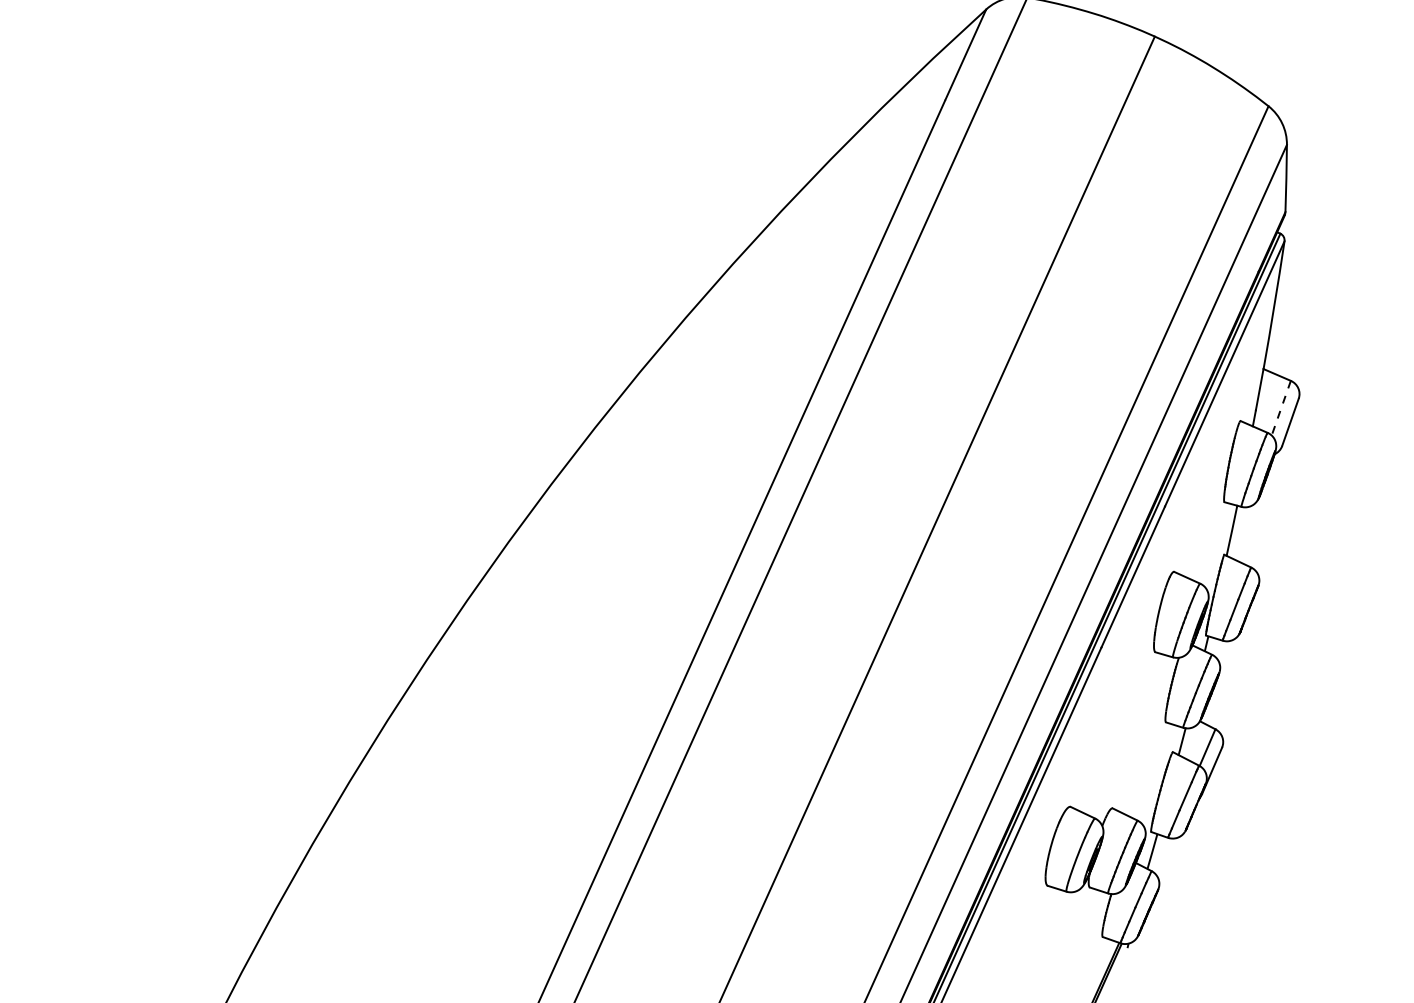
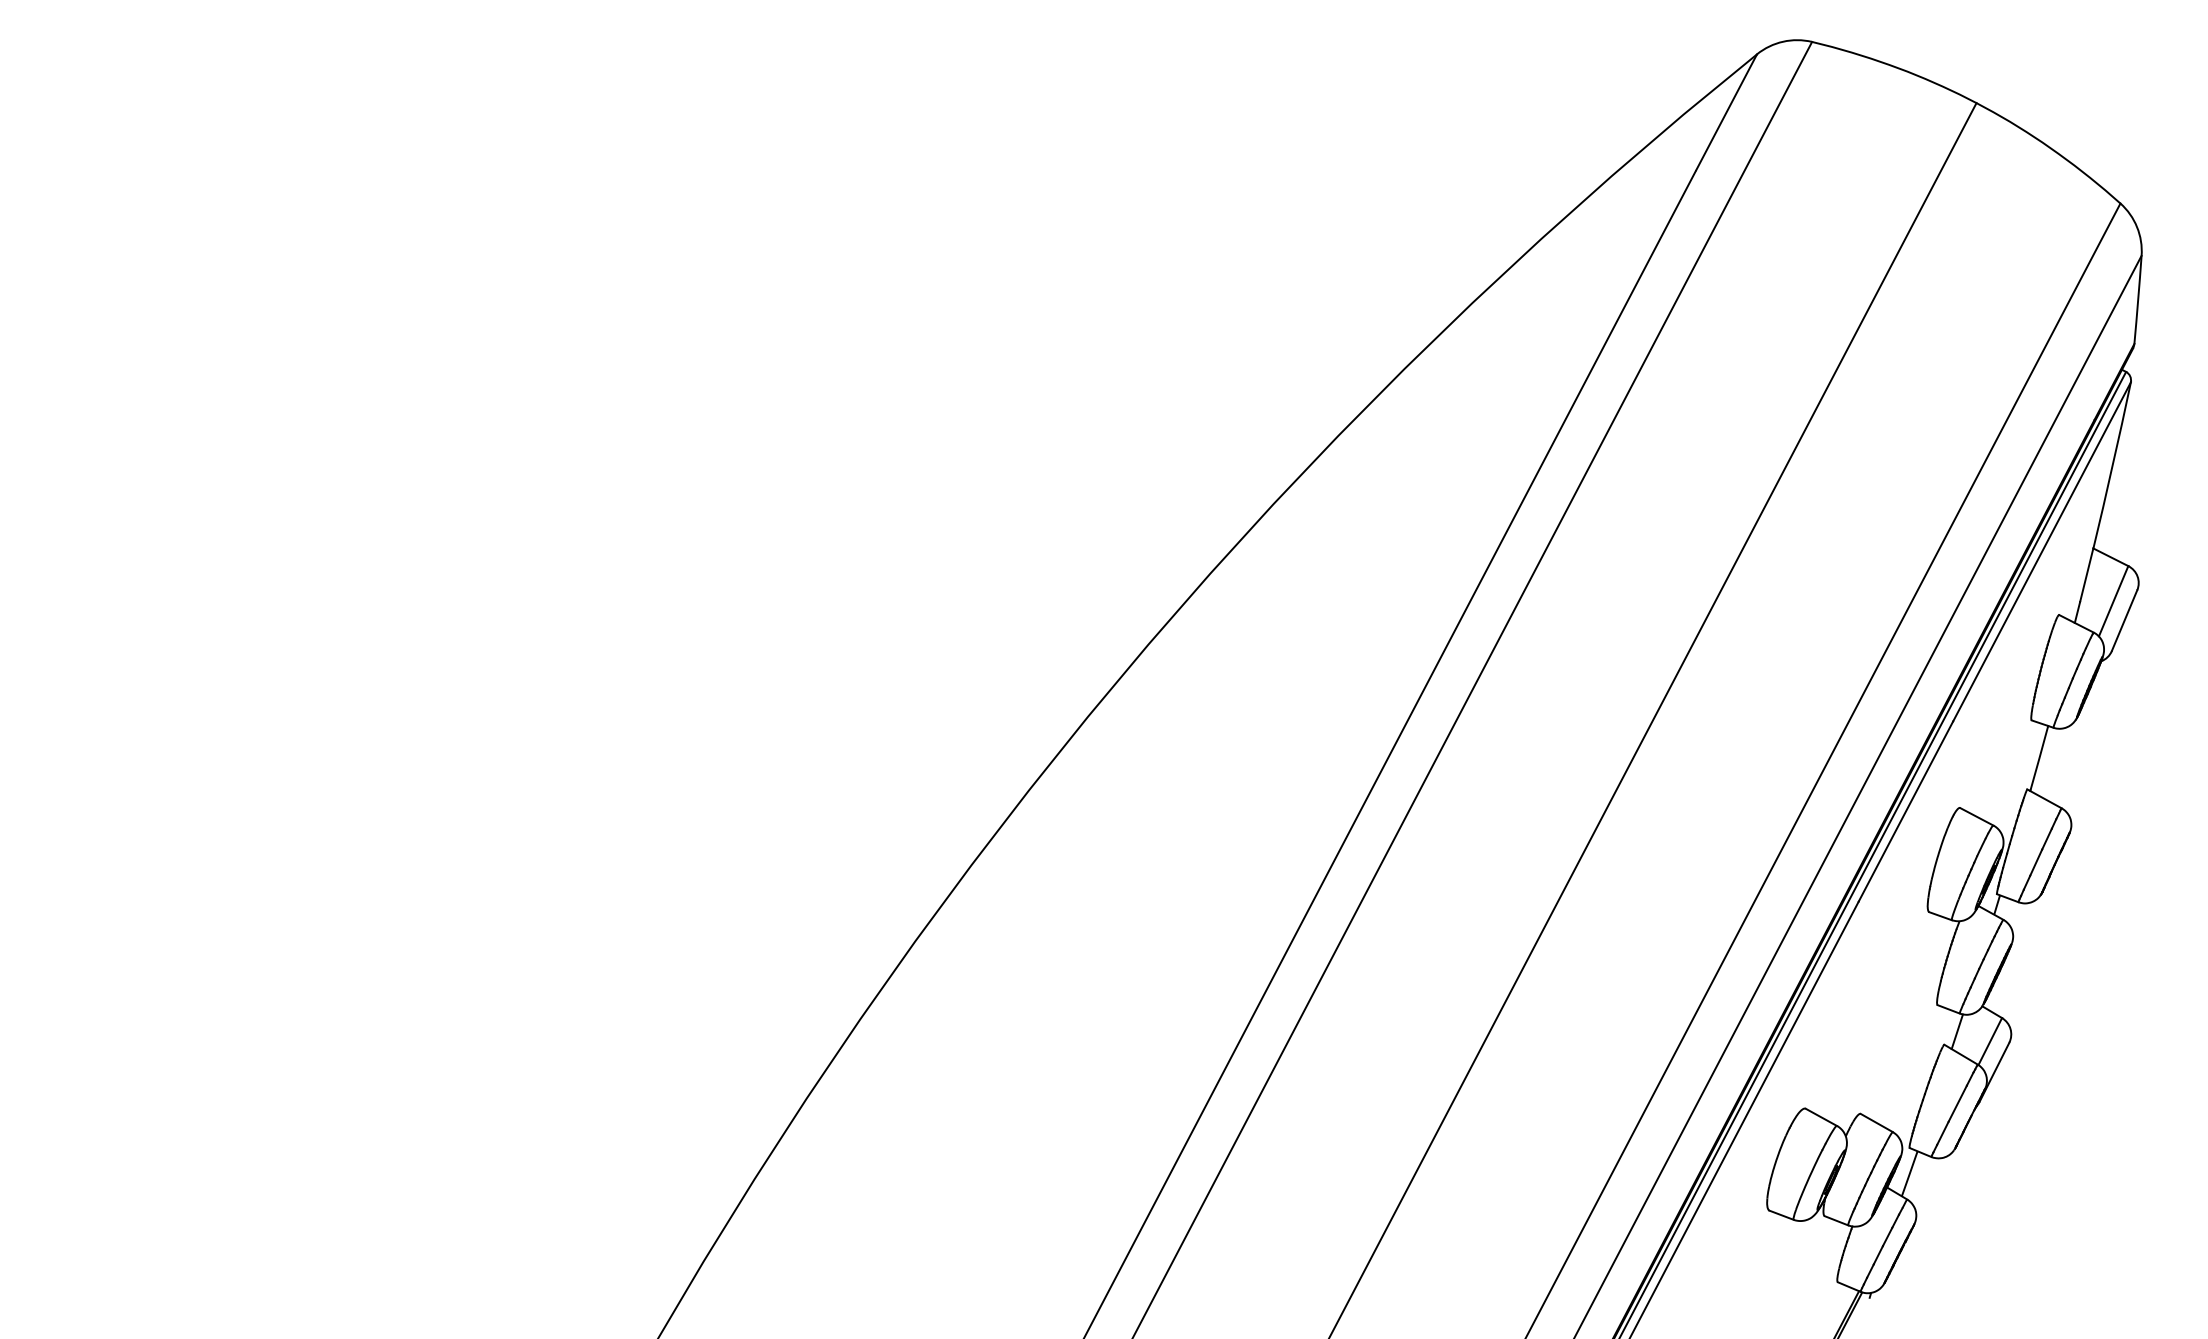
line: (1281, 408) -> (2113, 601), dashed -> solid

